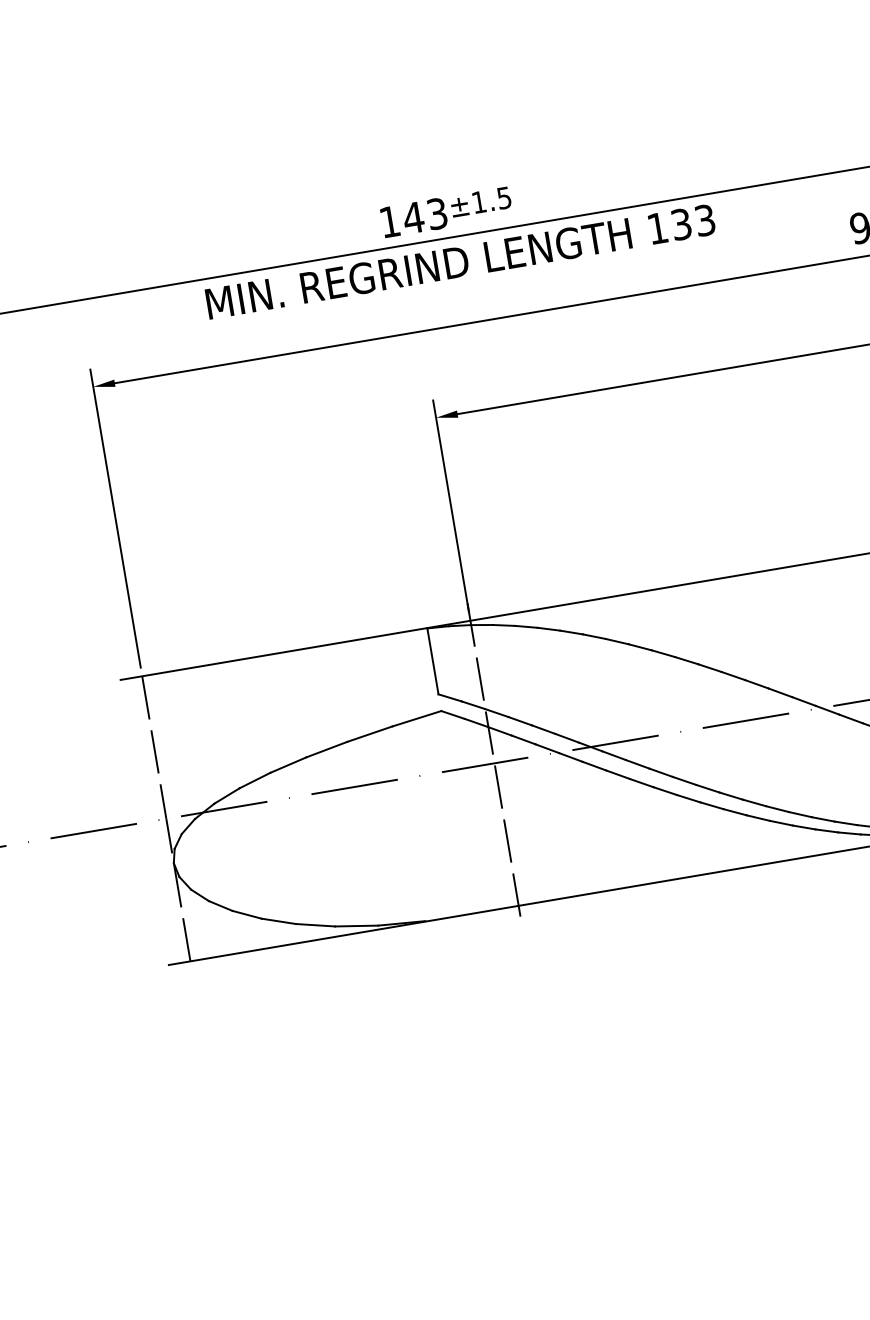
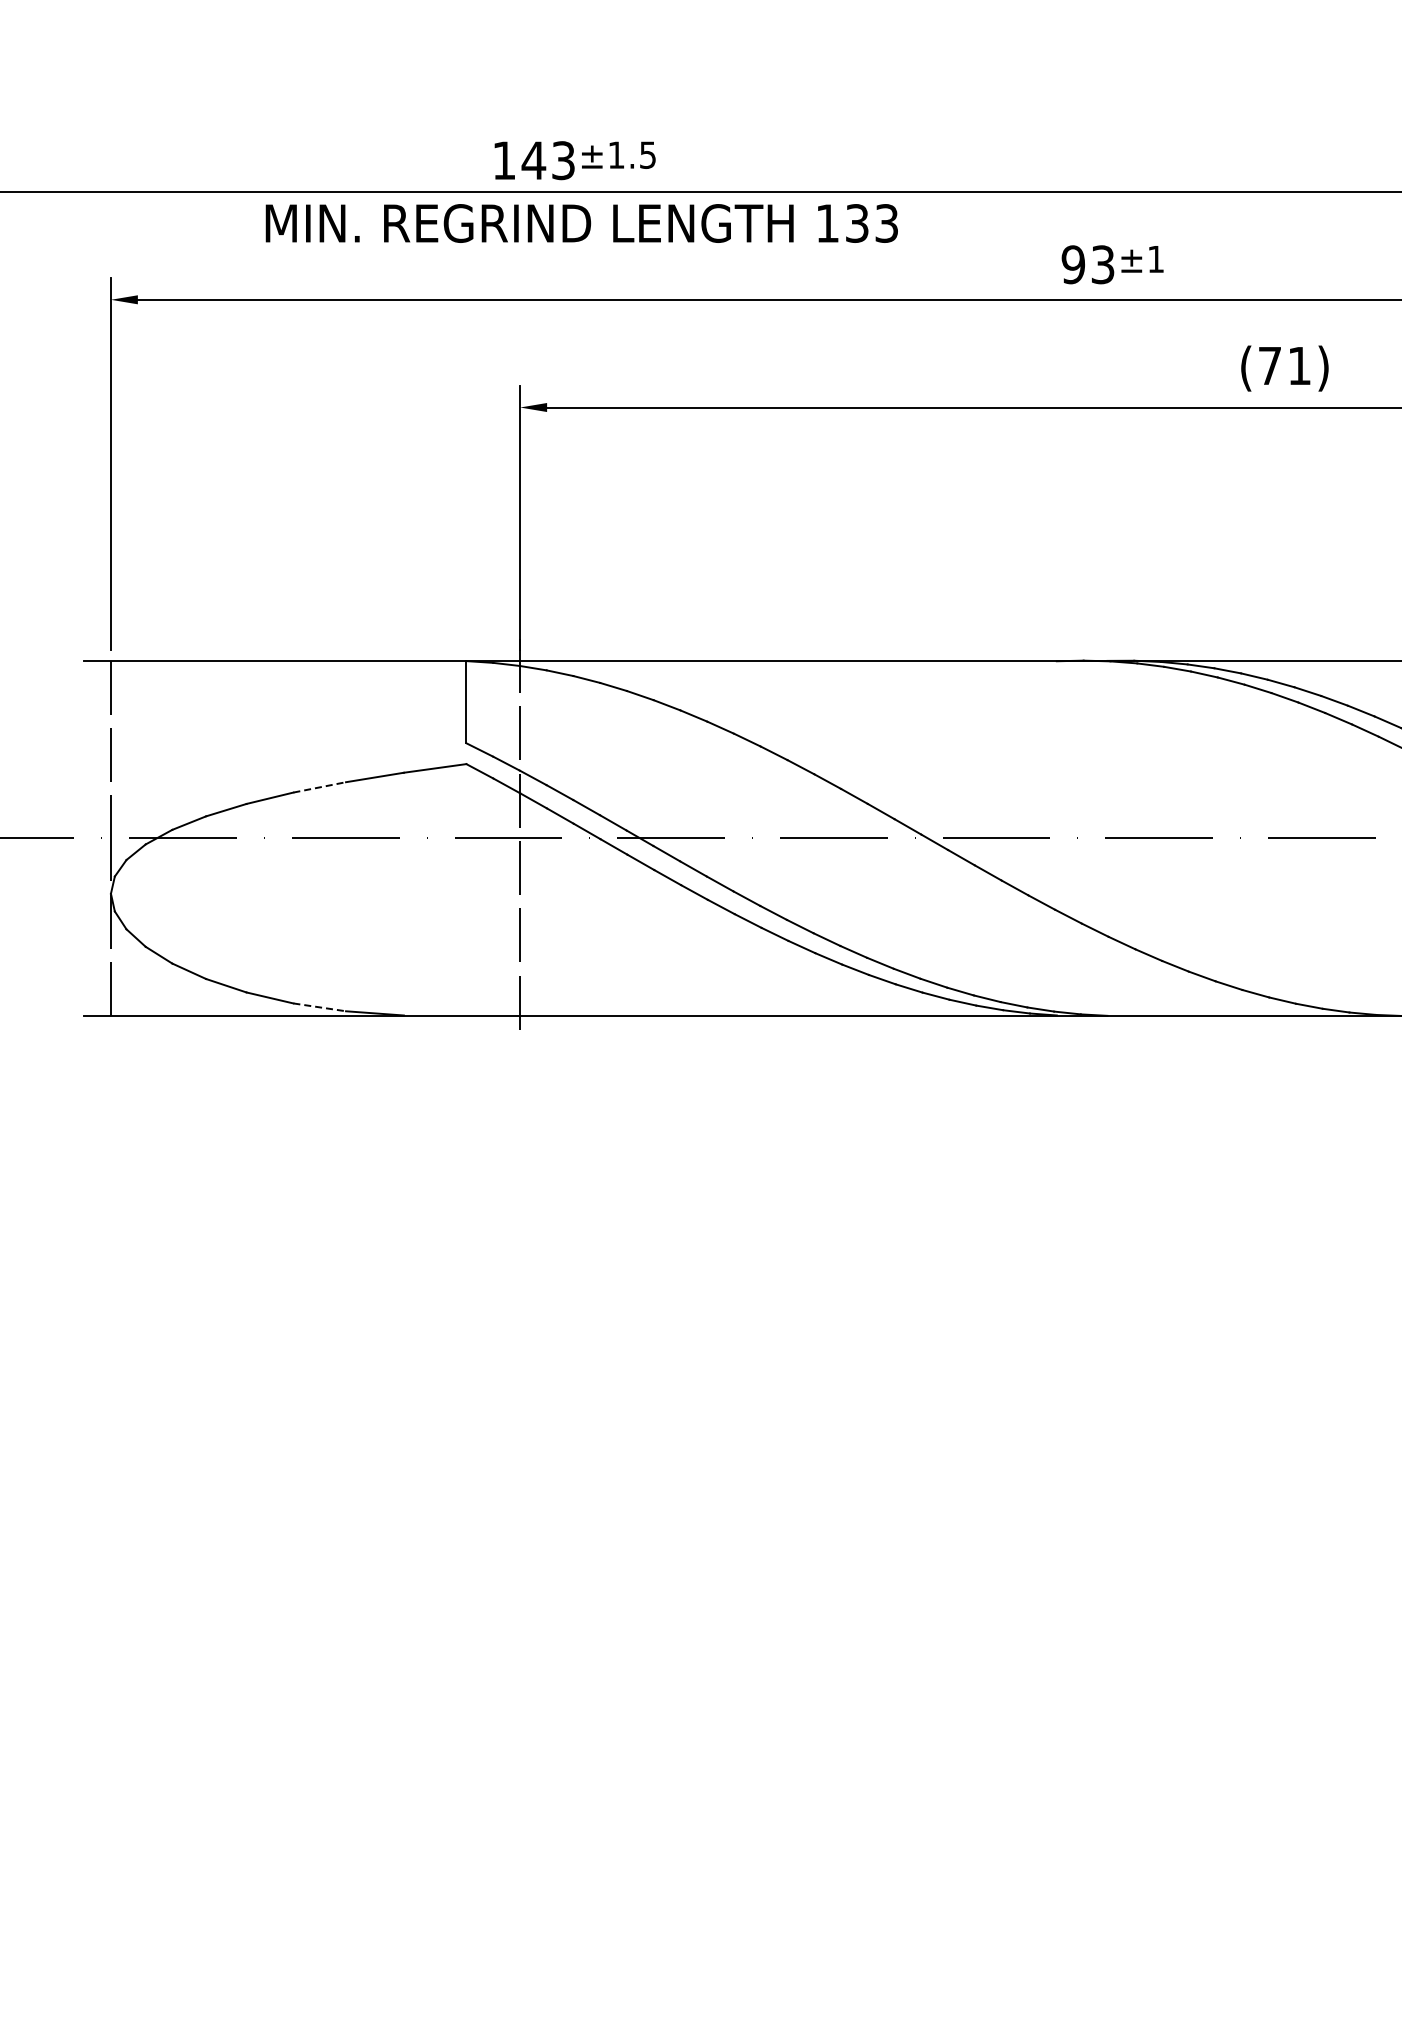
line: (326, 749) -> (319, 787), solid -> dashed
line: (356, 926) -> (319, 1007), solid -> dashed

